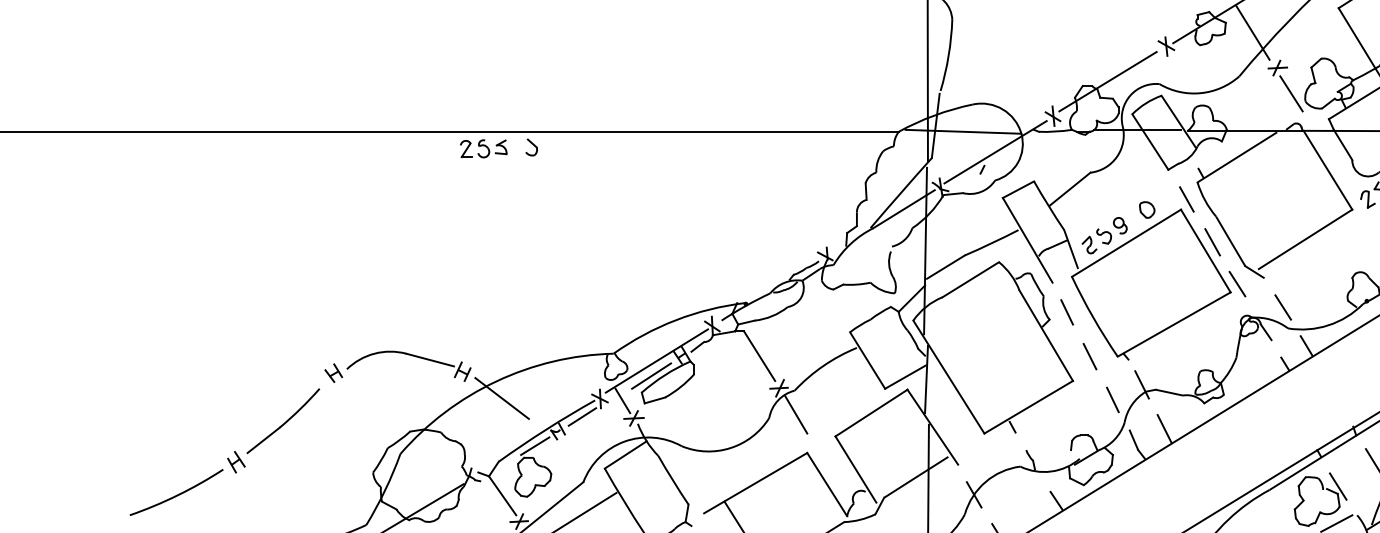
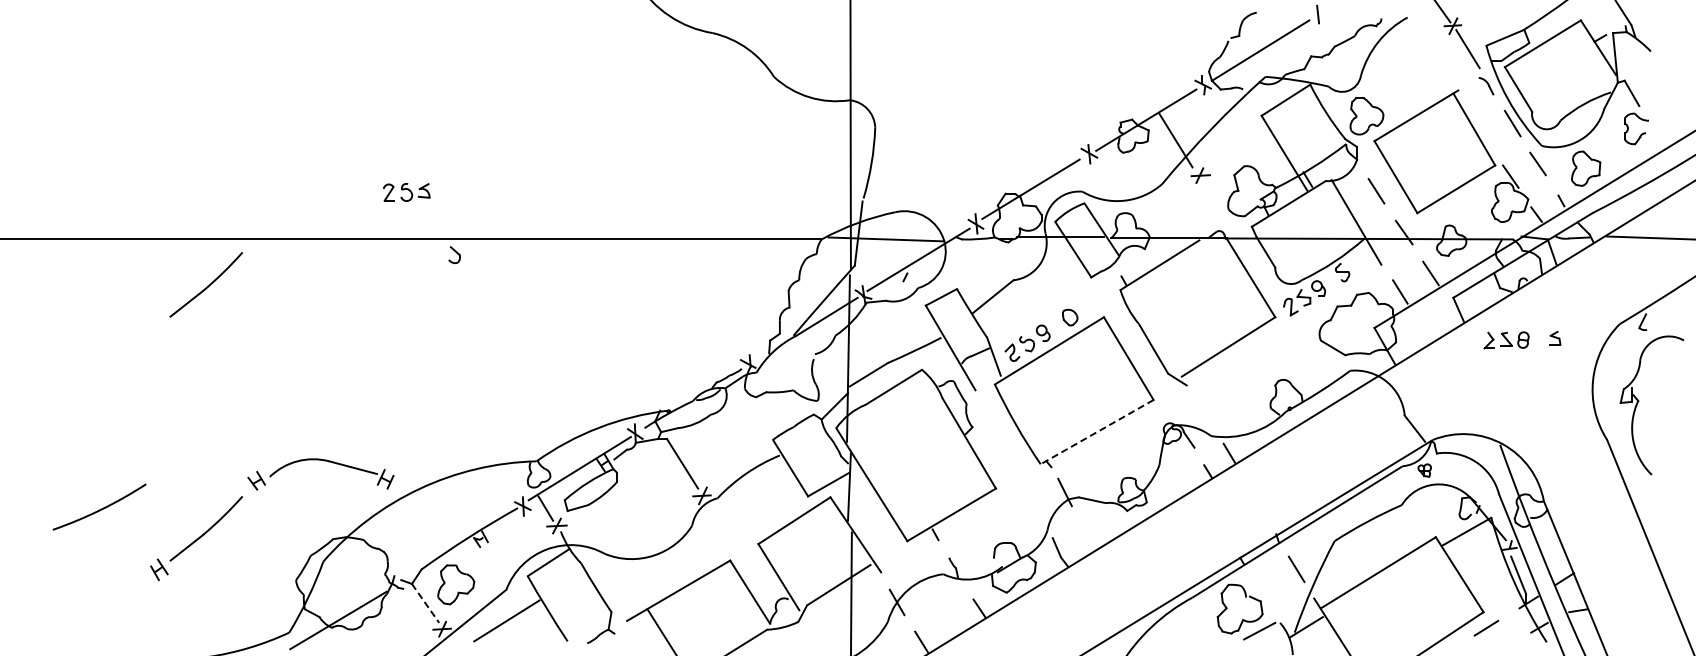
line: (1291, 92) -> (1214, 200), removed
part: (483, 148) -> (406, 192), moved
part: (282, 176) -> (205, 284), added
line: (1186, 198) -> (1109, 306), removed
line: (1212, 241) -> (1135, 349), removed
line: (1237, 283) -> (1160, 391), removed
line: (1282, 306) -> (1205, 414), removed
line: (1066, 311) -> (989, 419), removed
line: (1174, 324) -> (1097, 432), solid -> dashed
line: (1089, 355) -> (1012, 463), removed
line: (651, 375) -> (574, 483), removed
line: (501, 397) -> (424, 505), removed
line: (1112, 399) -> (1035, 507), removed
line: (795, 414) -> (718, 522), removed
line: (582, 416) -> (505, 524), removed
line: (1164, 427) -> (1087, 535), removed
line: (535, 445) -> (458, 553), removed
line: (1337, 486) -> (1260, 594), removed
arc: (178, 493) -> (101, 508), moved
line: (502, 495) -> (425, 603), solid -> dashed

